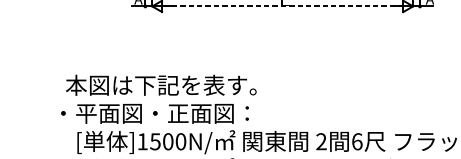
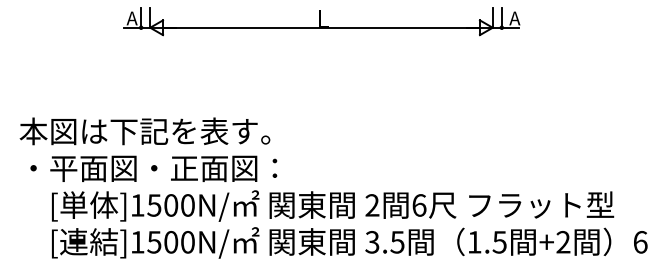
line: (282, 6) -> (321, 27), dashed -> solid
text: (160, 85) -> (144, 131), moved

